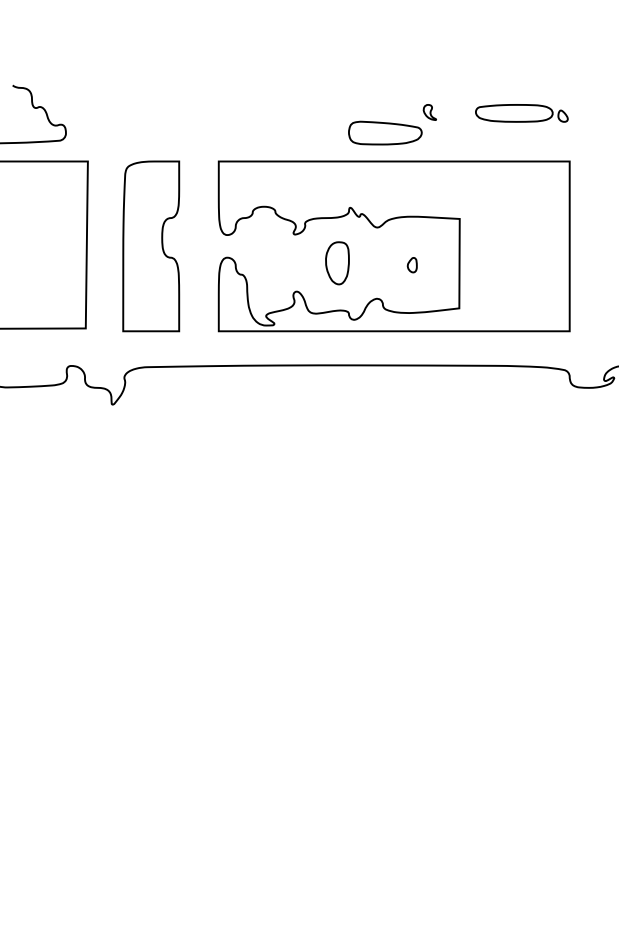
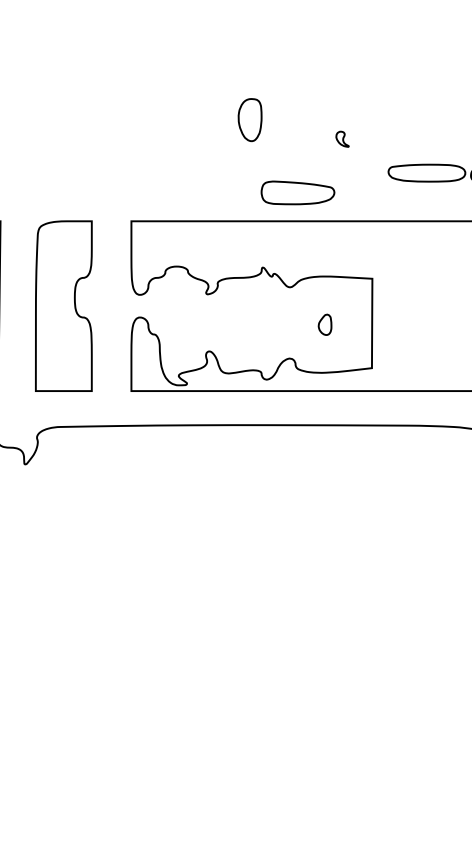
part: (429, 112) -> (342, 139), moved
part: (337, 263) -> (250, 120), moved
part: (411, 265) -> (324, 325), size x1.4

